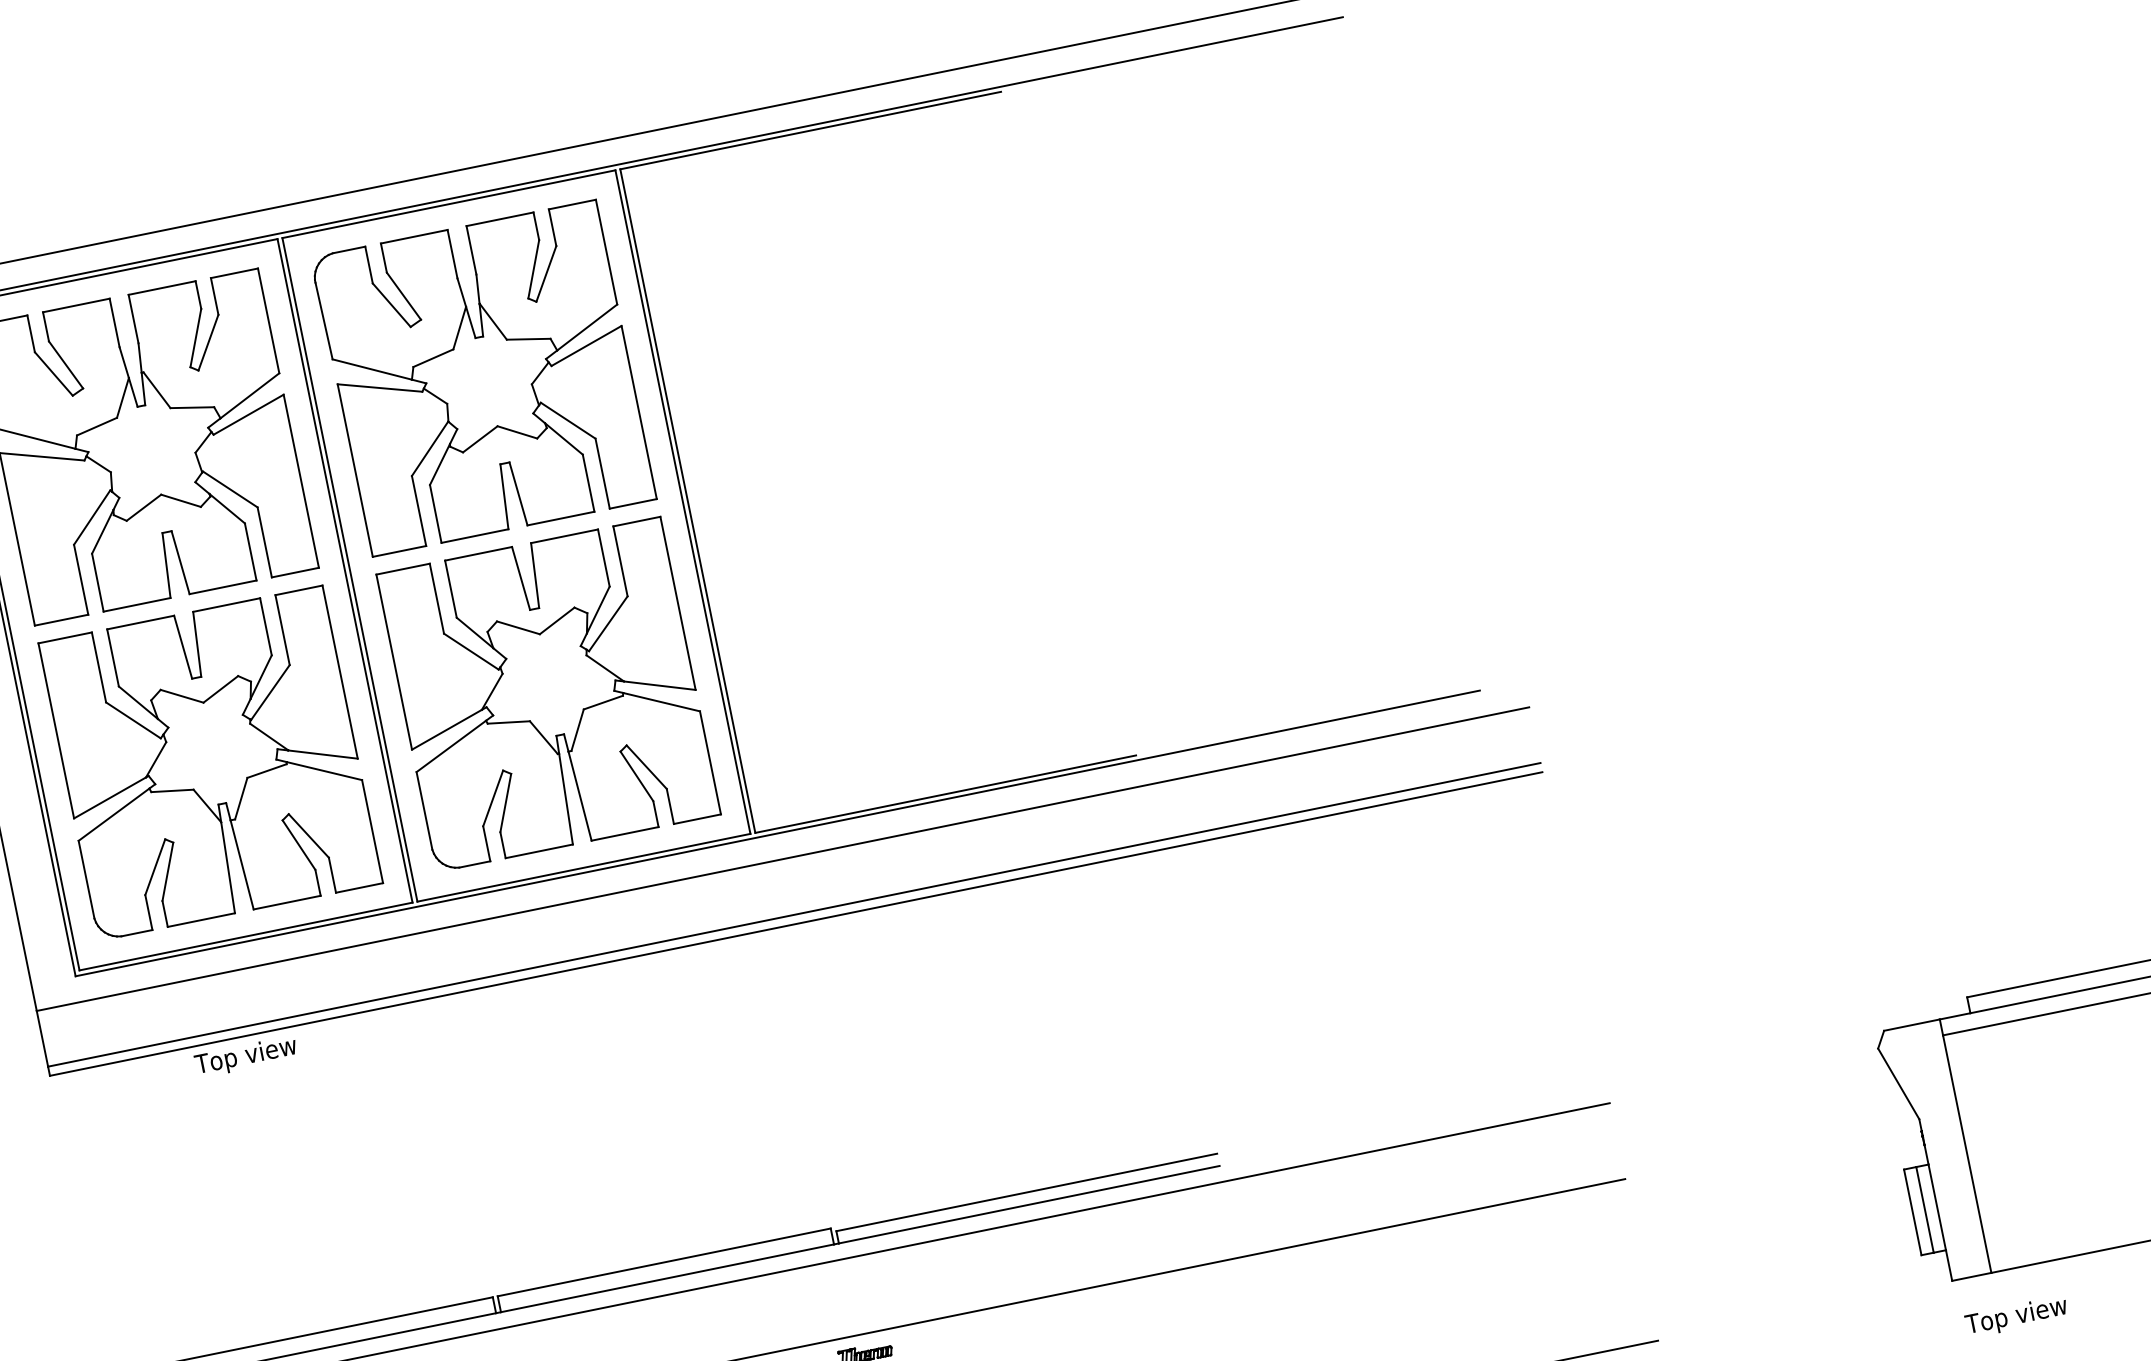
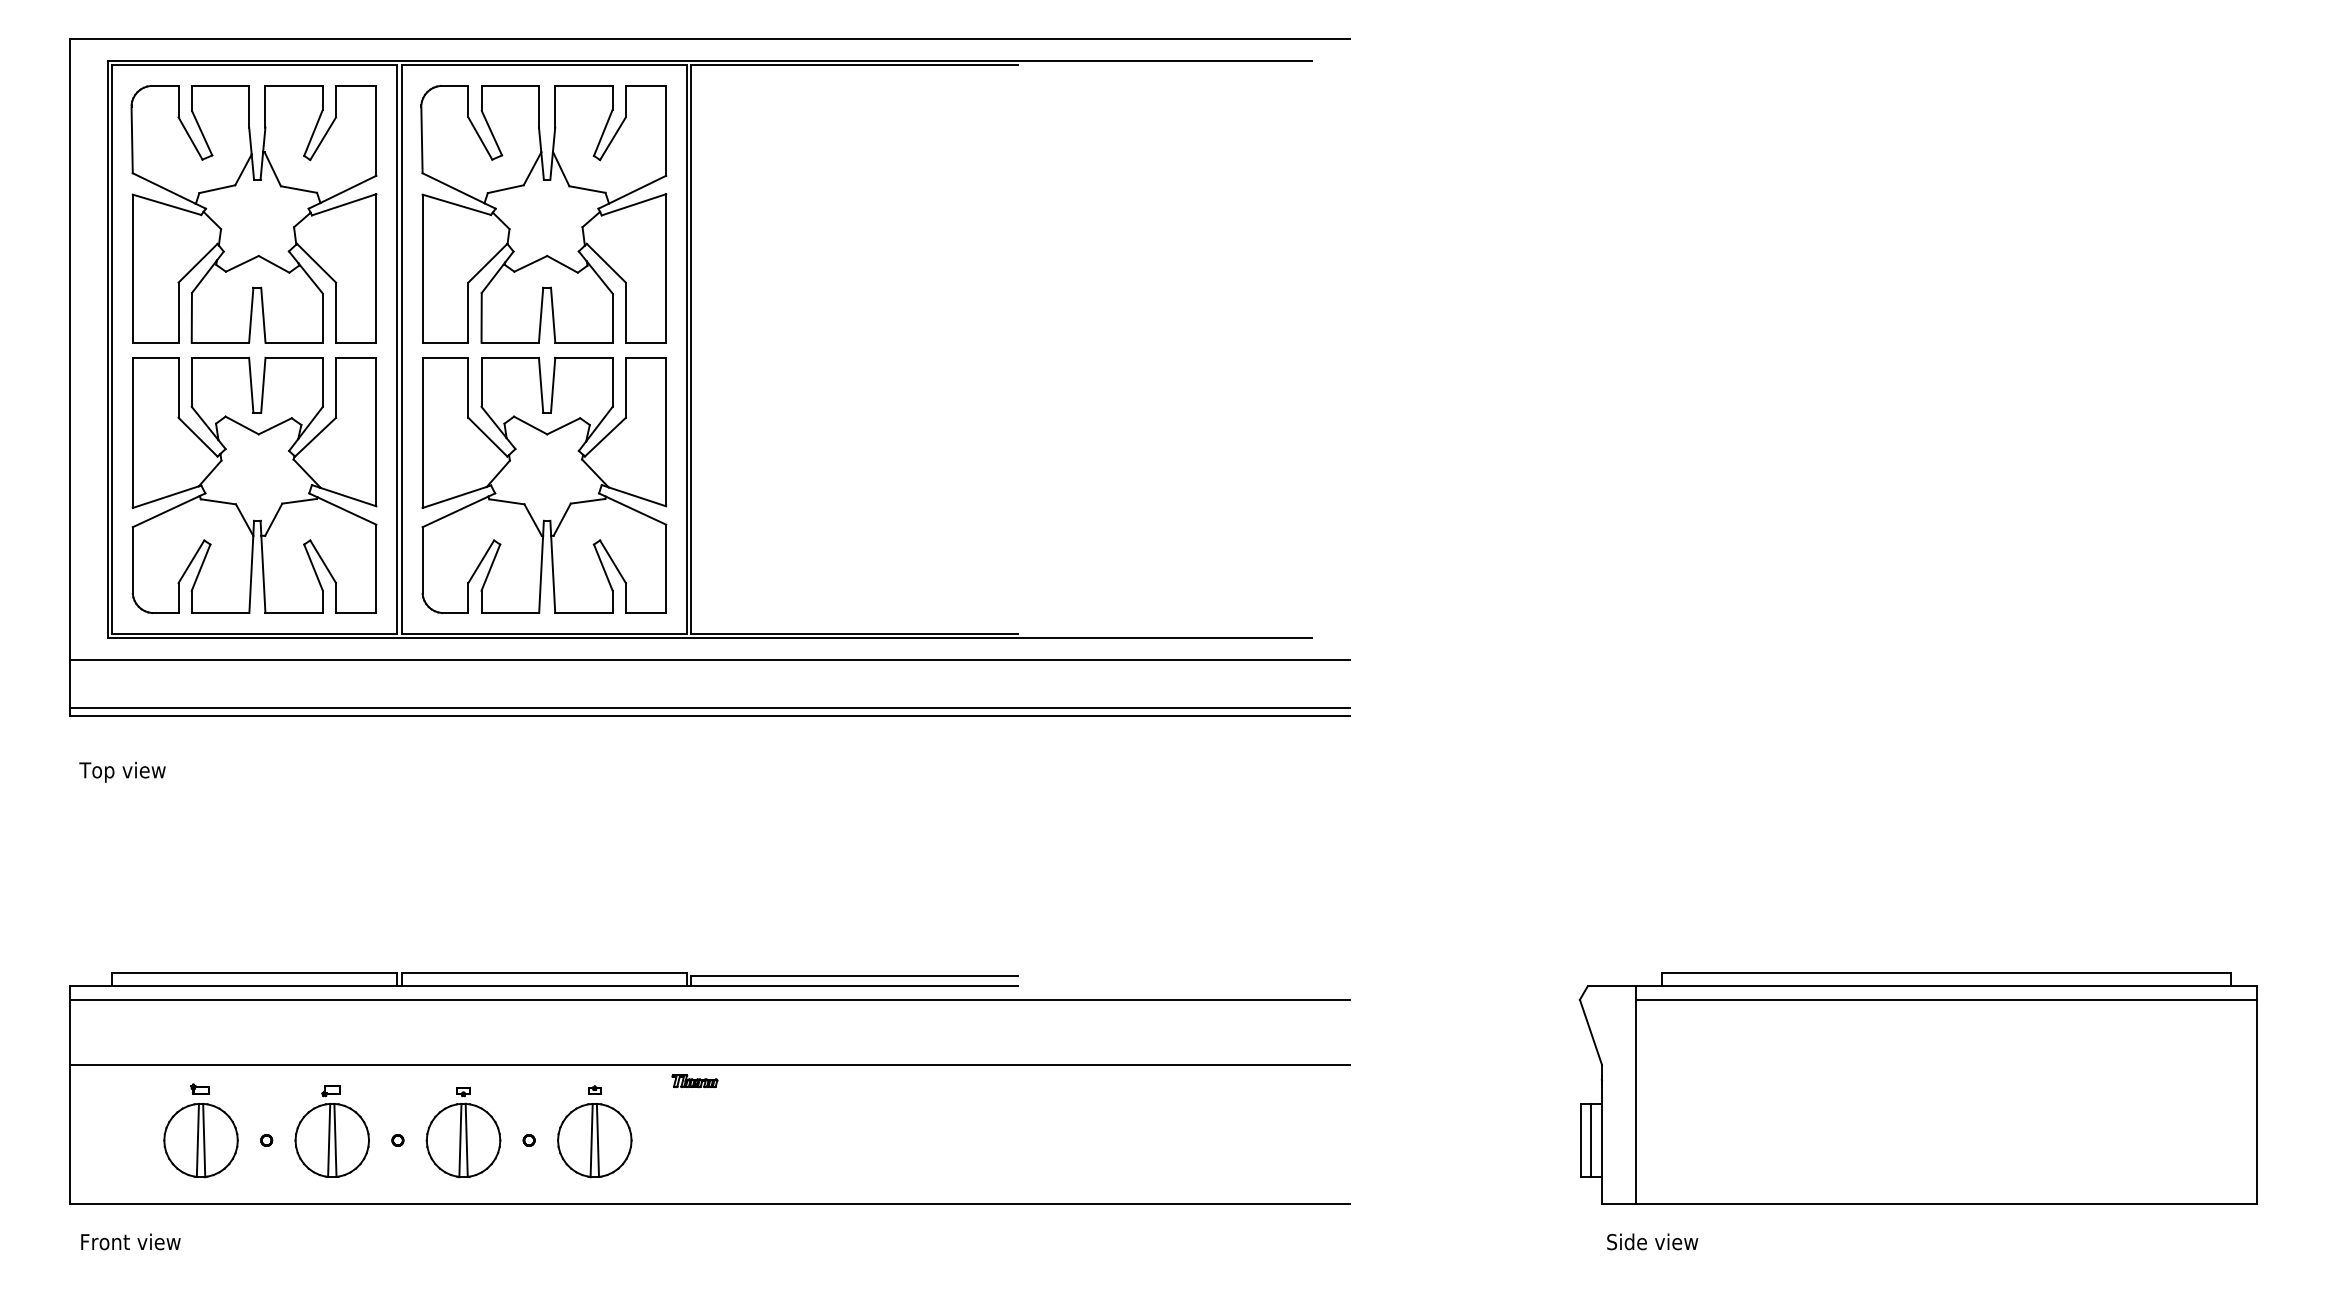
text: (245, 1056) -> (122, 771), moved
text: (2019, 1315) -> (1651, 1243), Top view -> Side view

